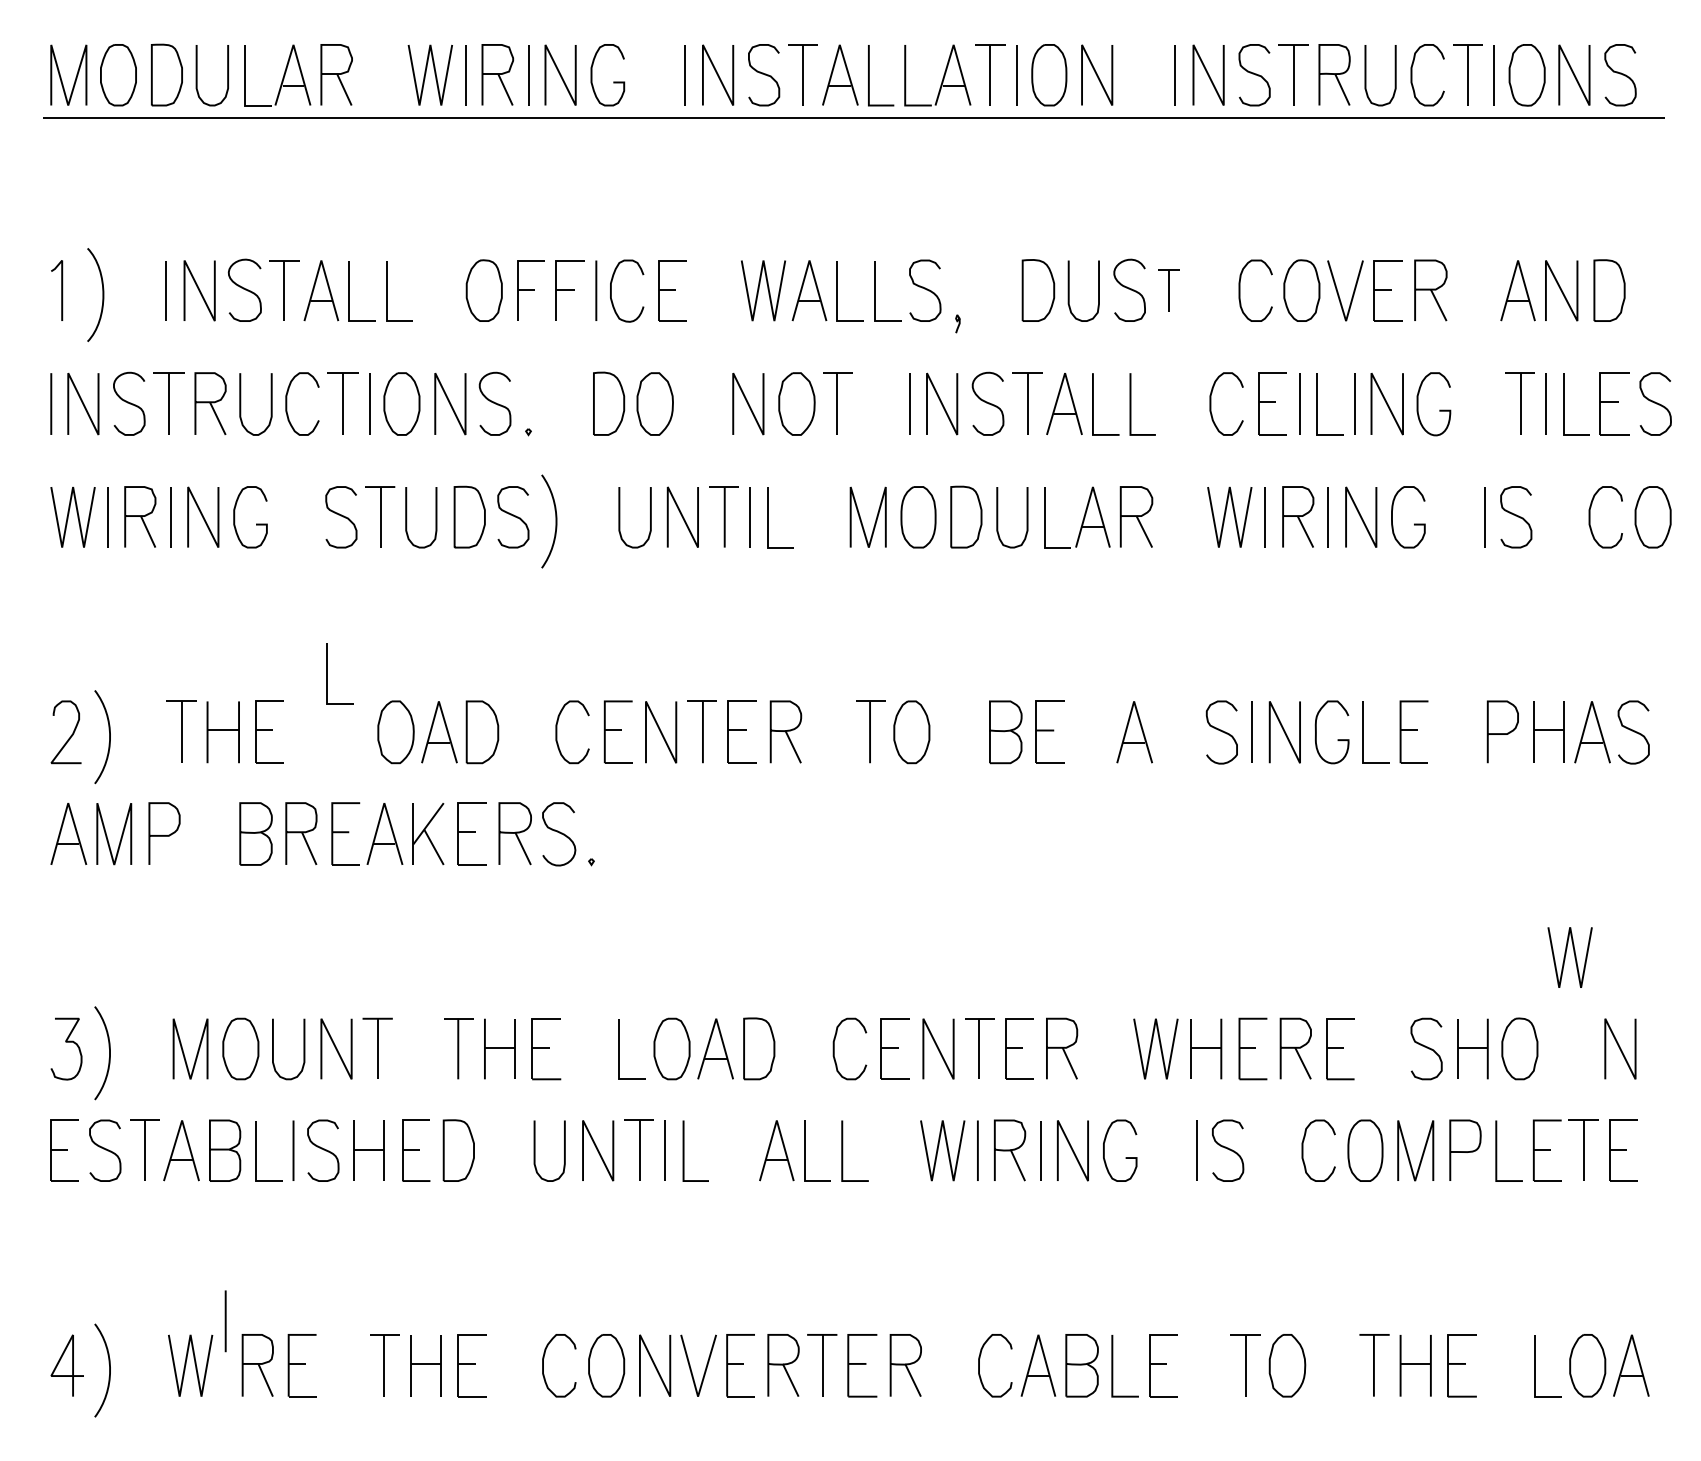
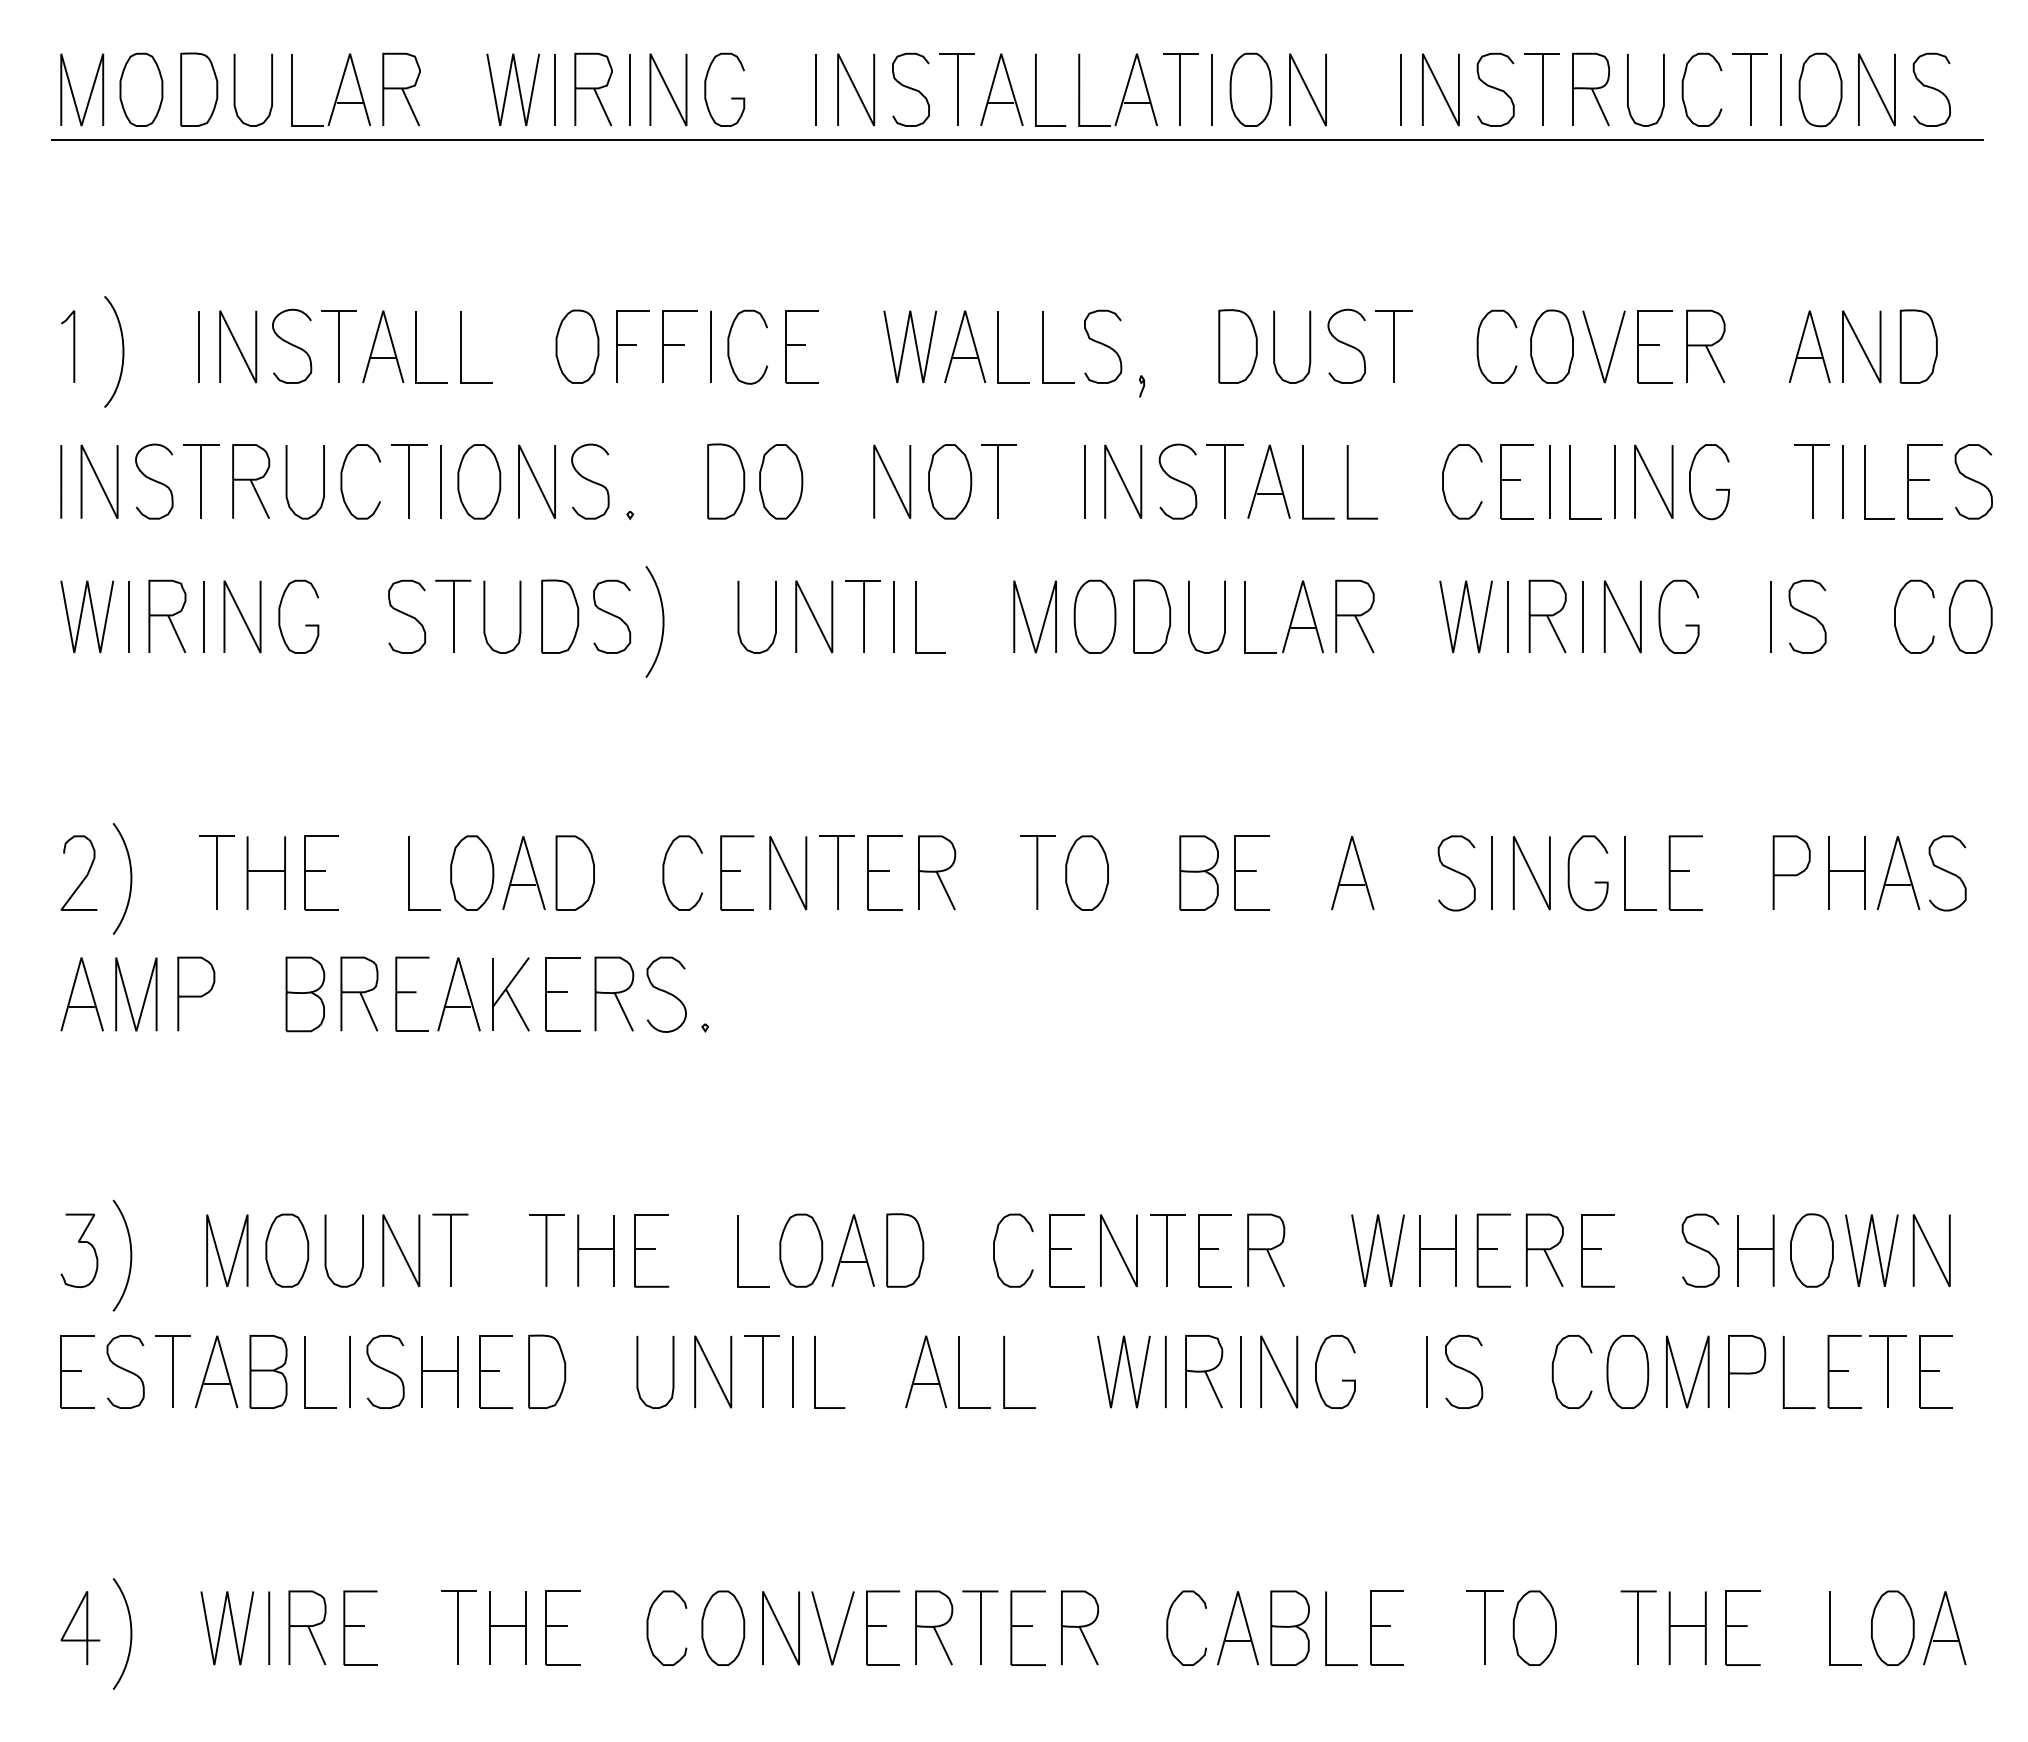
part: (1168, 290) -> (1393, 346), size x1.43
line: (327, 673) -> (409, 873), moved
line: (1565, 957) -> (1866, 1250), moved
line: (225, 1320) -> (269, 1627), moved

